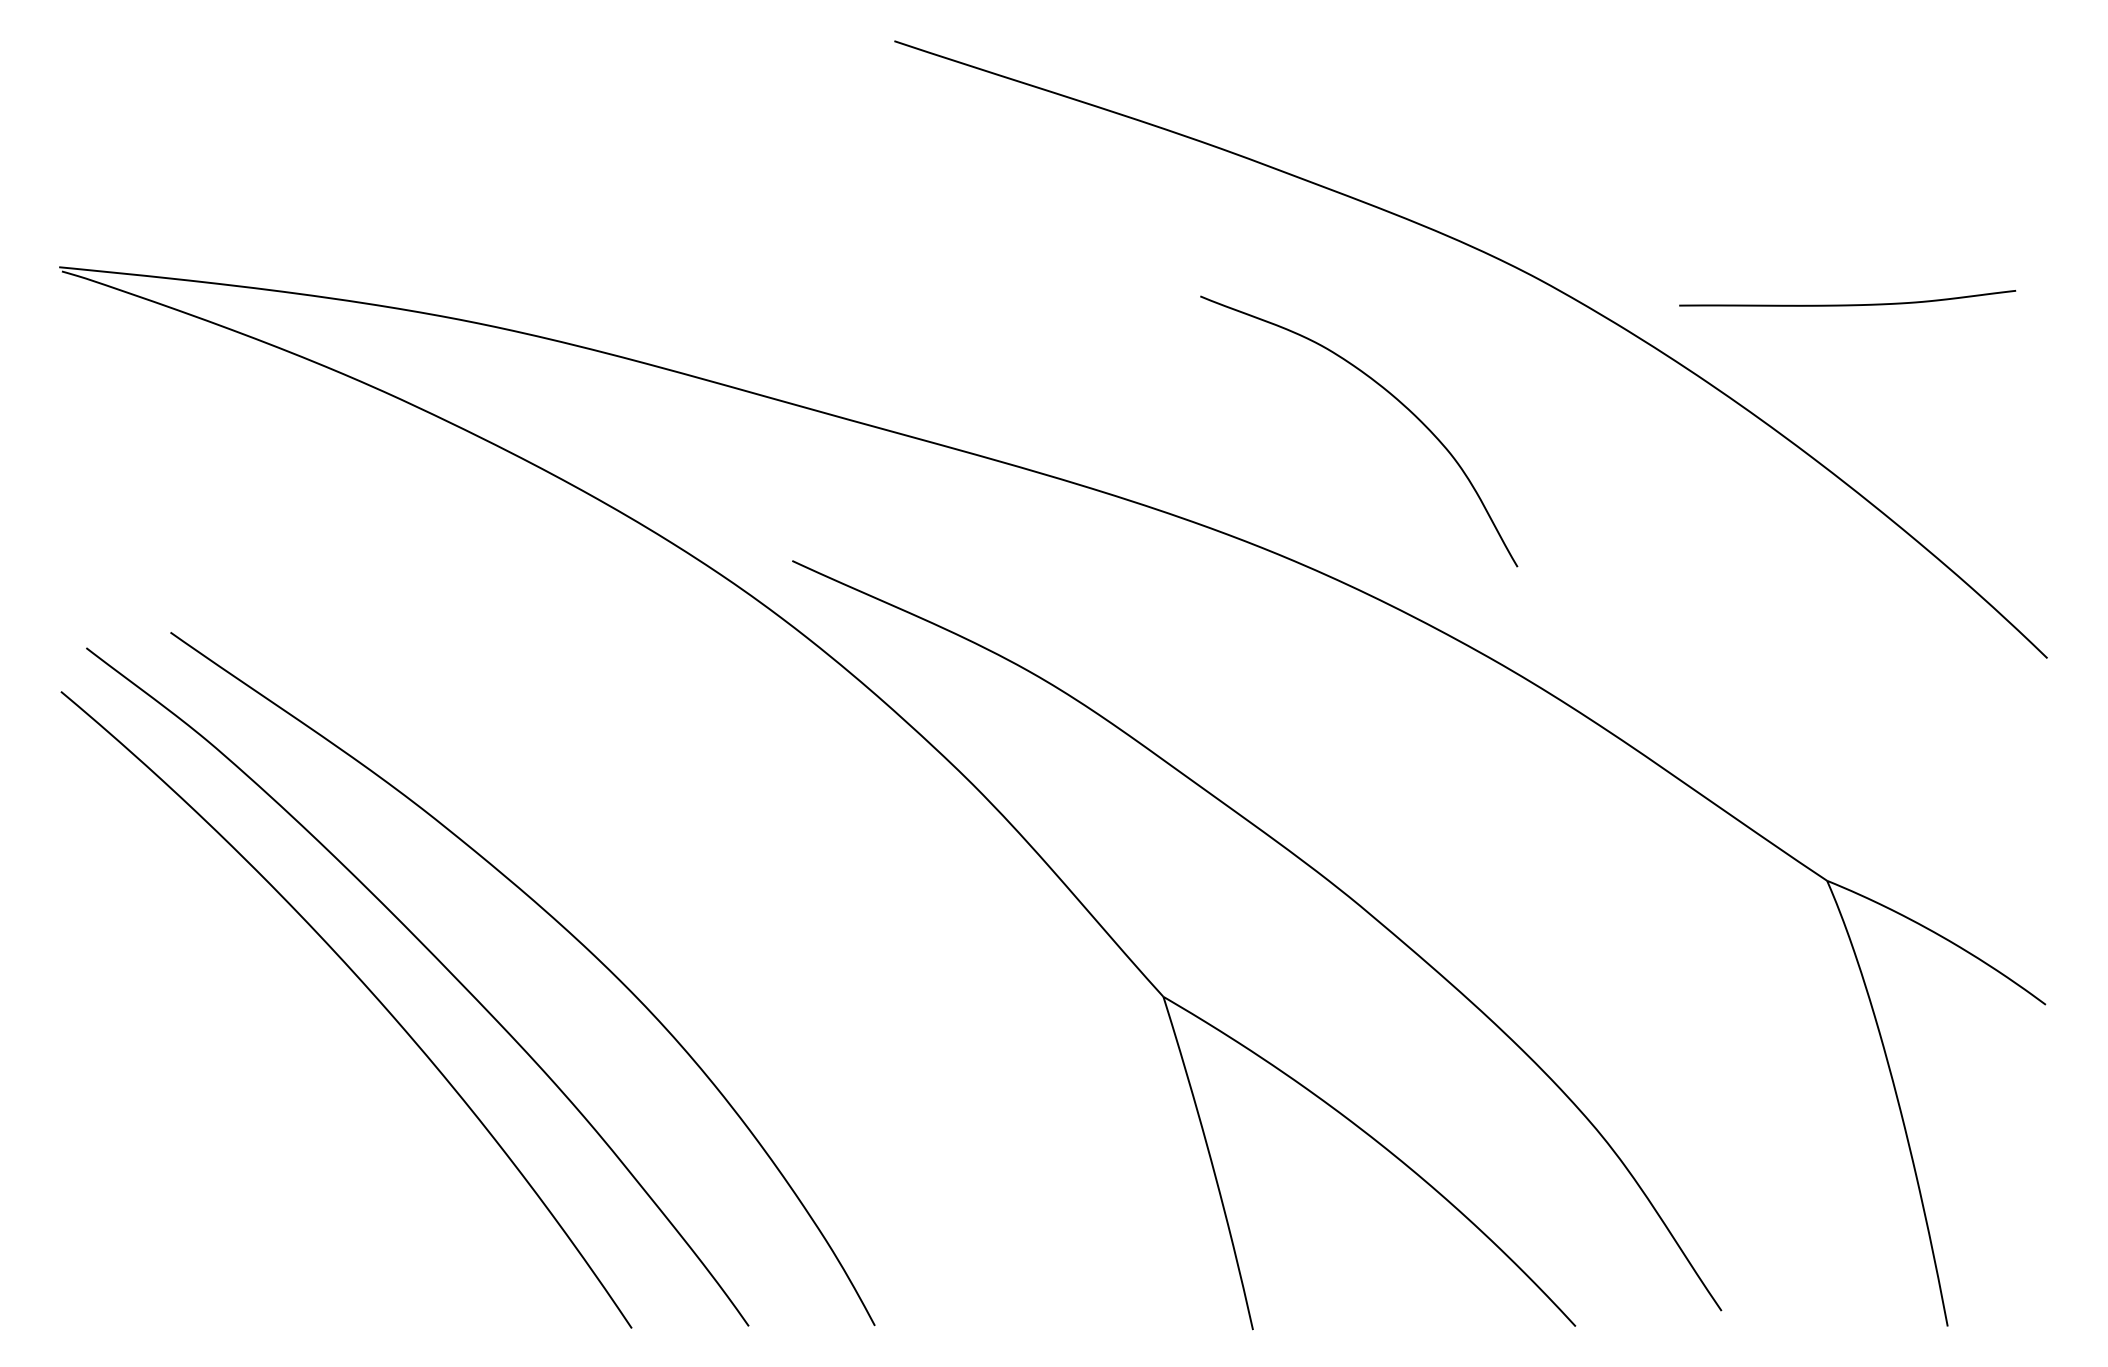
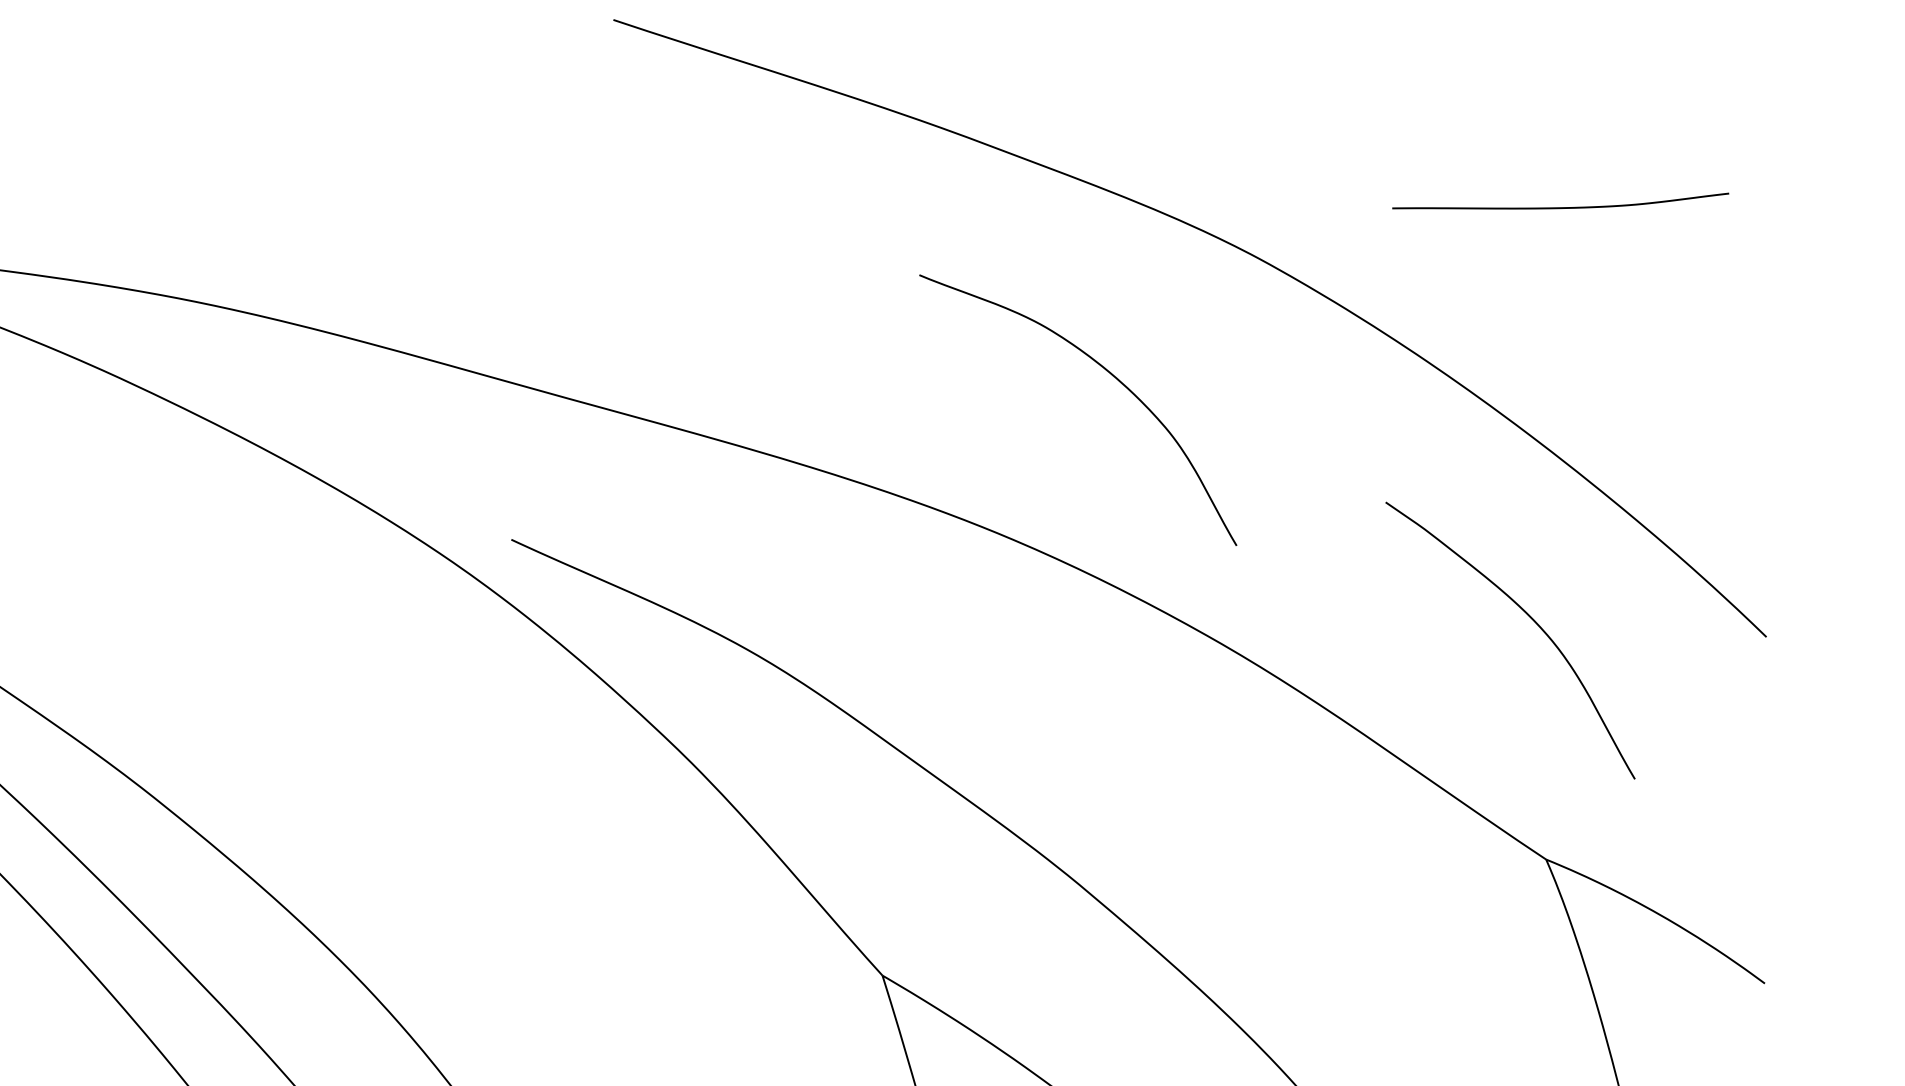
curve: (1847, 304) -> (1560, 207), moved
curve: (1812, 640) -> (1531, 619), added

